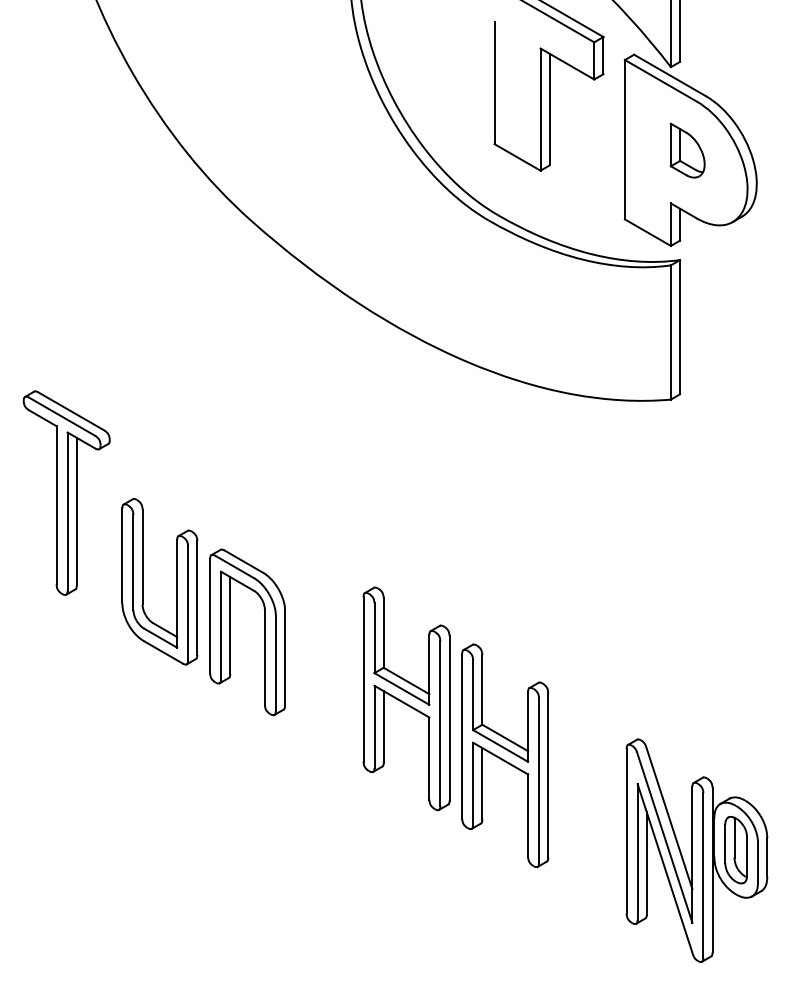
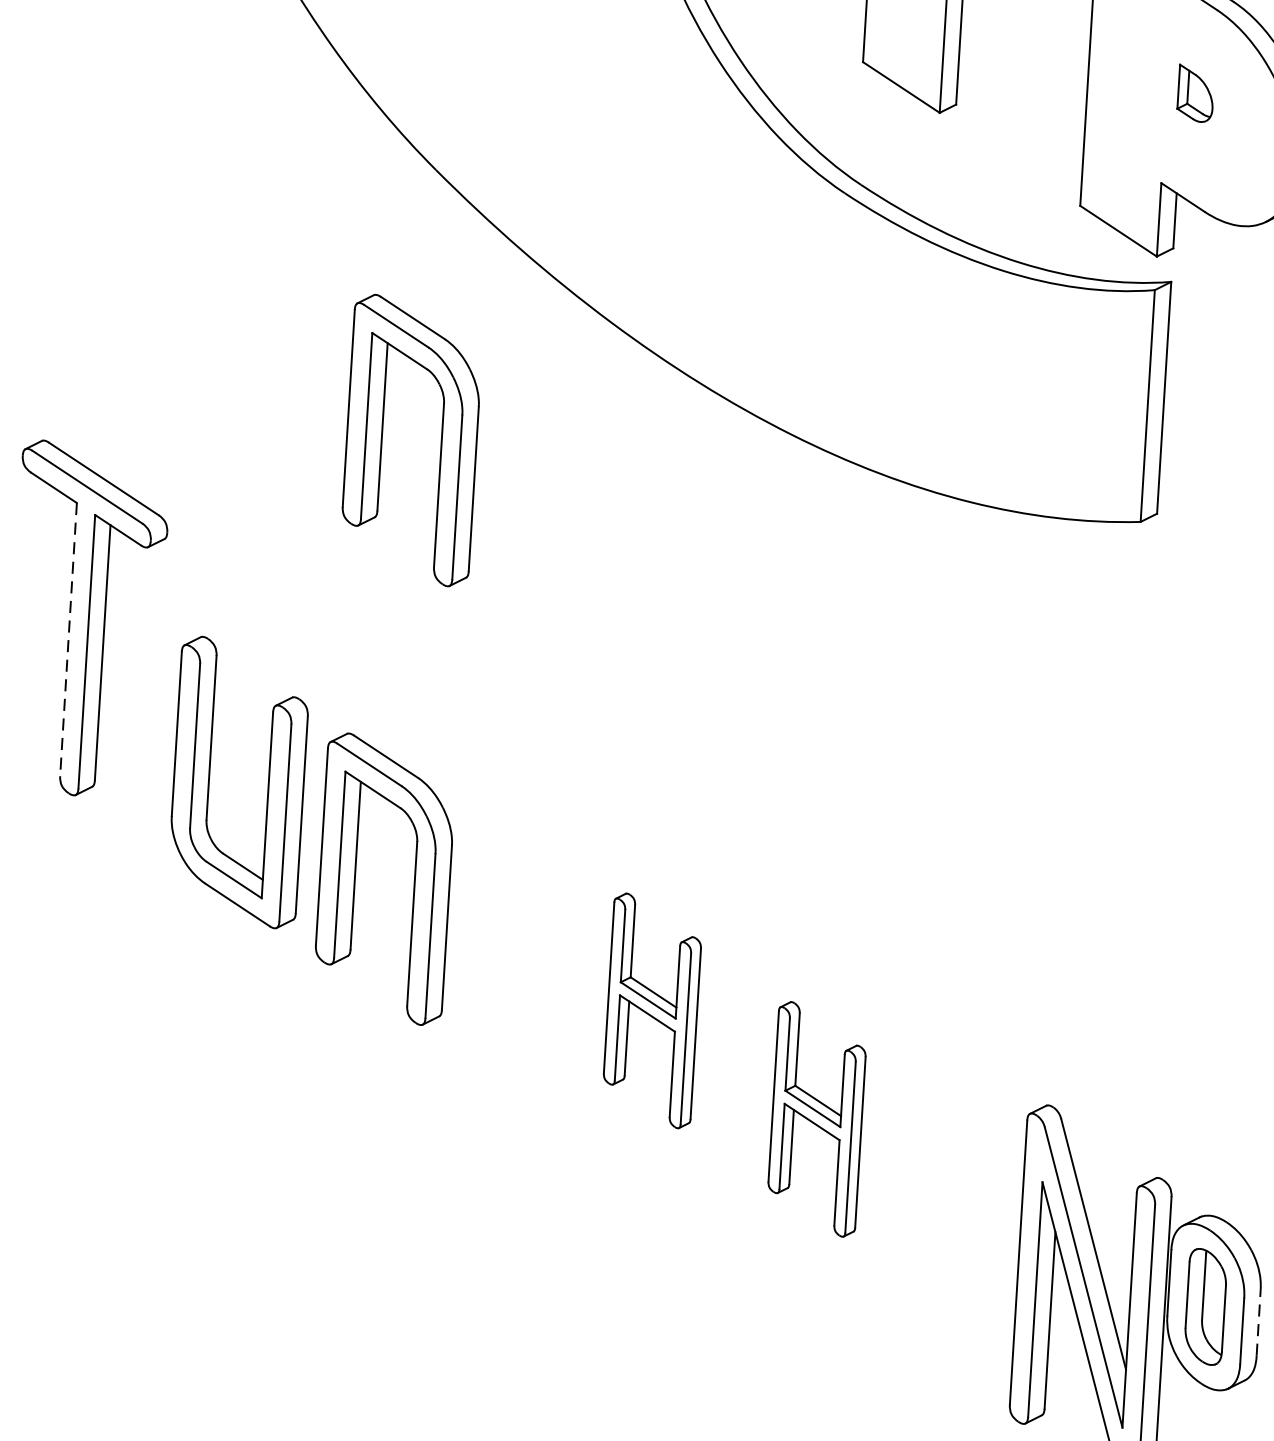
part: (687, 150) -> (1195, 93), size x0.6
part: (230, 378) -> (382, 438), added
line: (56, 505) -> (68, 639), solid -> dashed
part: (406, 698) -> (652, 1010), size x0.6
part: (505, 755) -> (817, 1119), size x0.6
line: (767, 857) -> (1259, 1322), solid -> dashed

